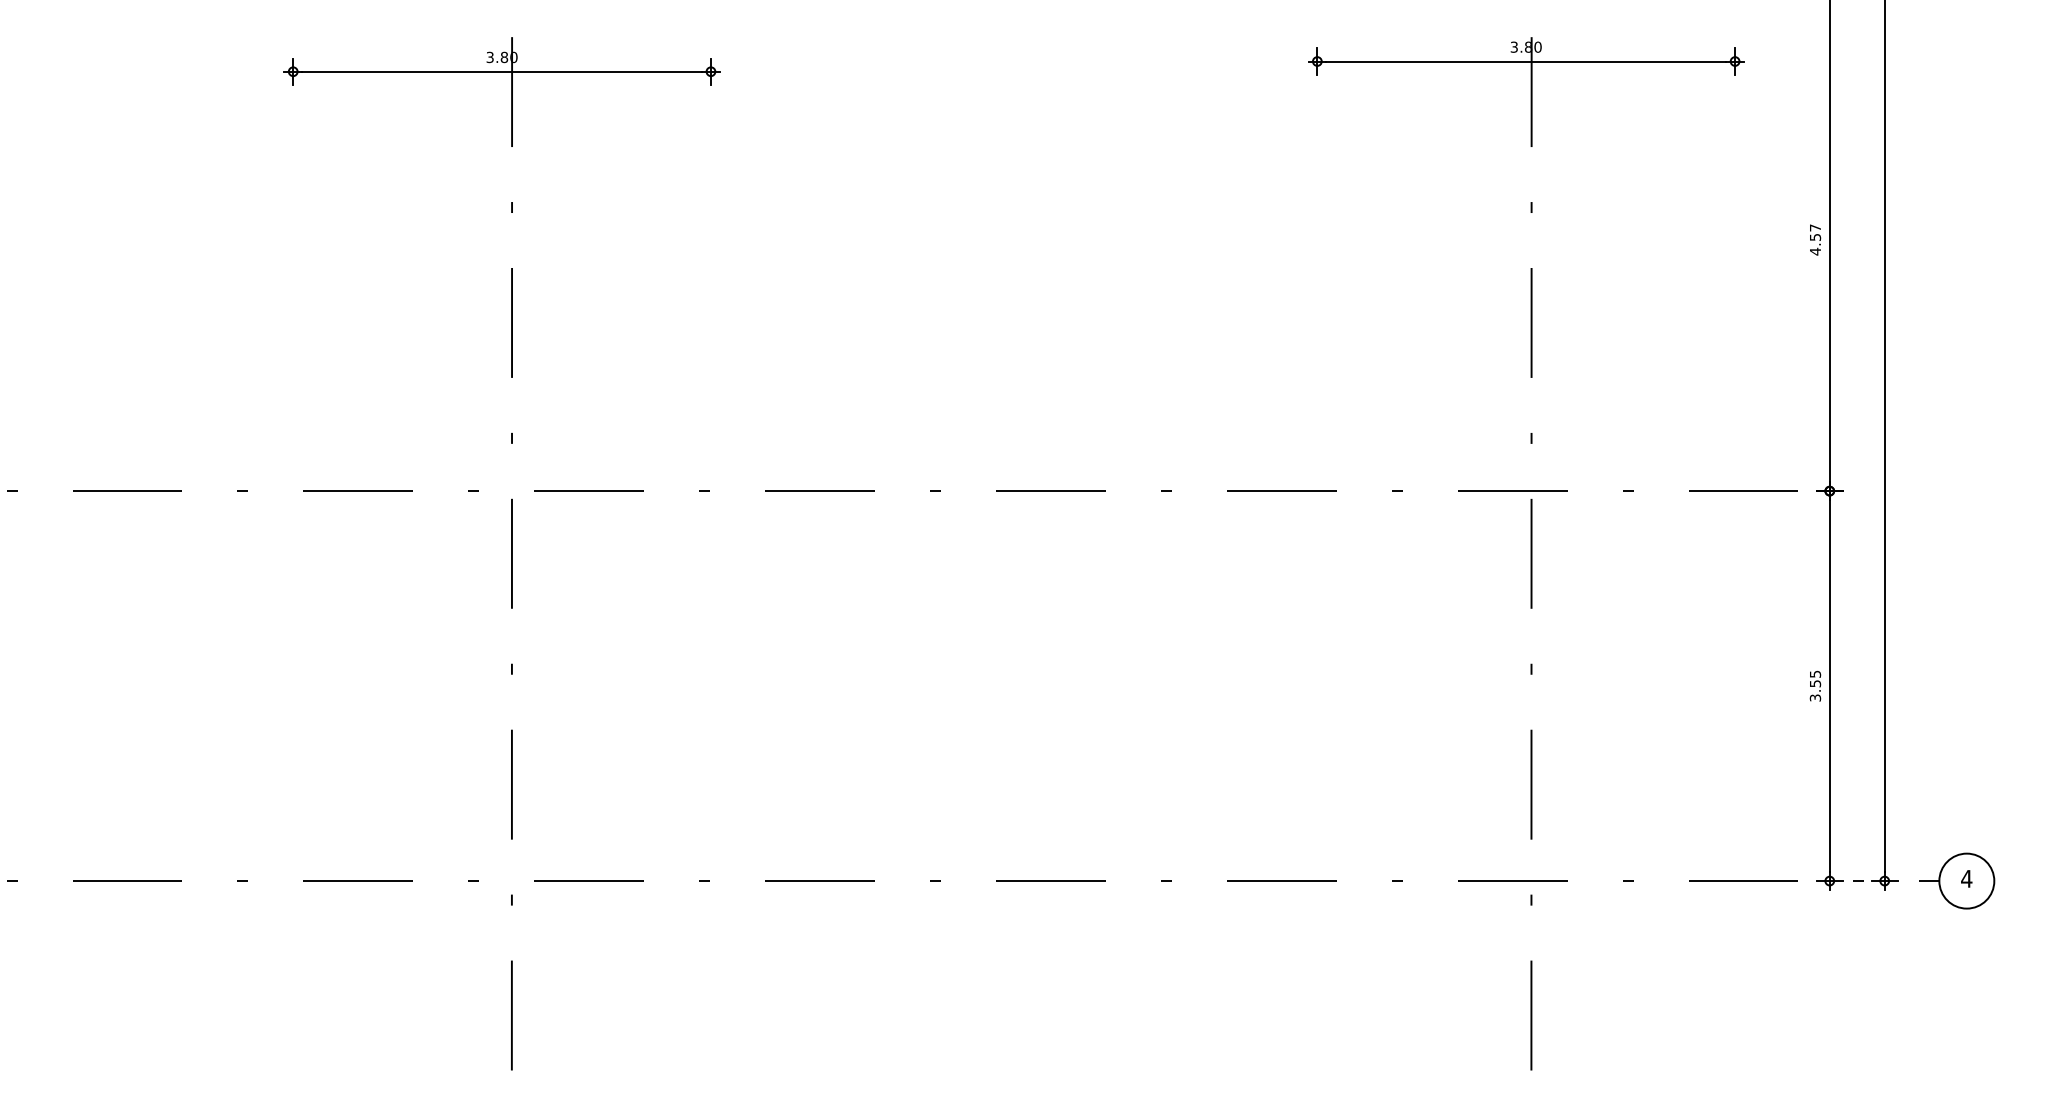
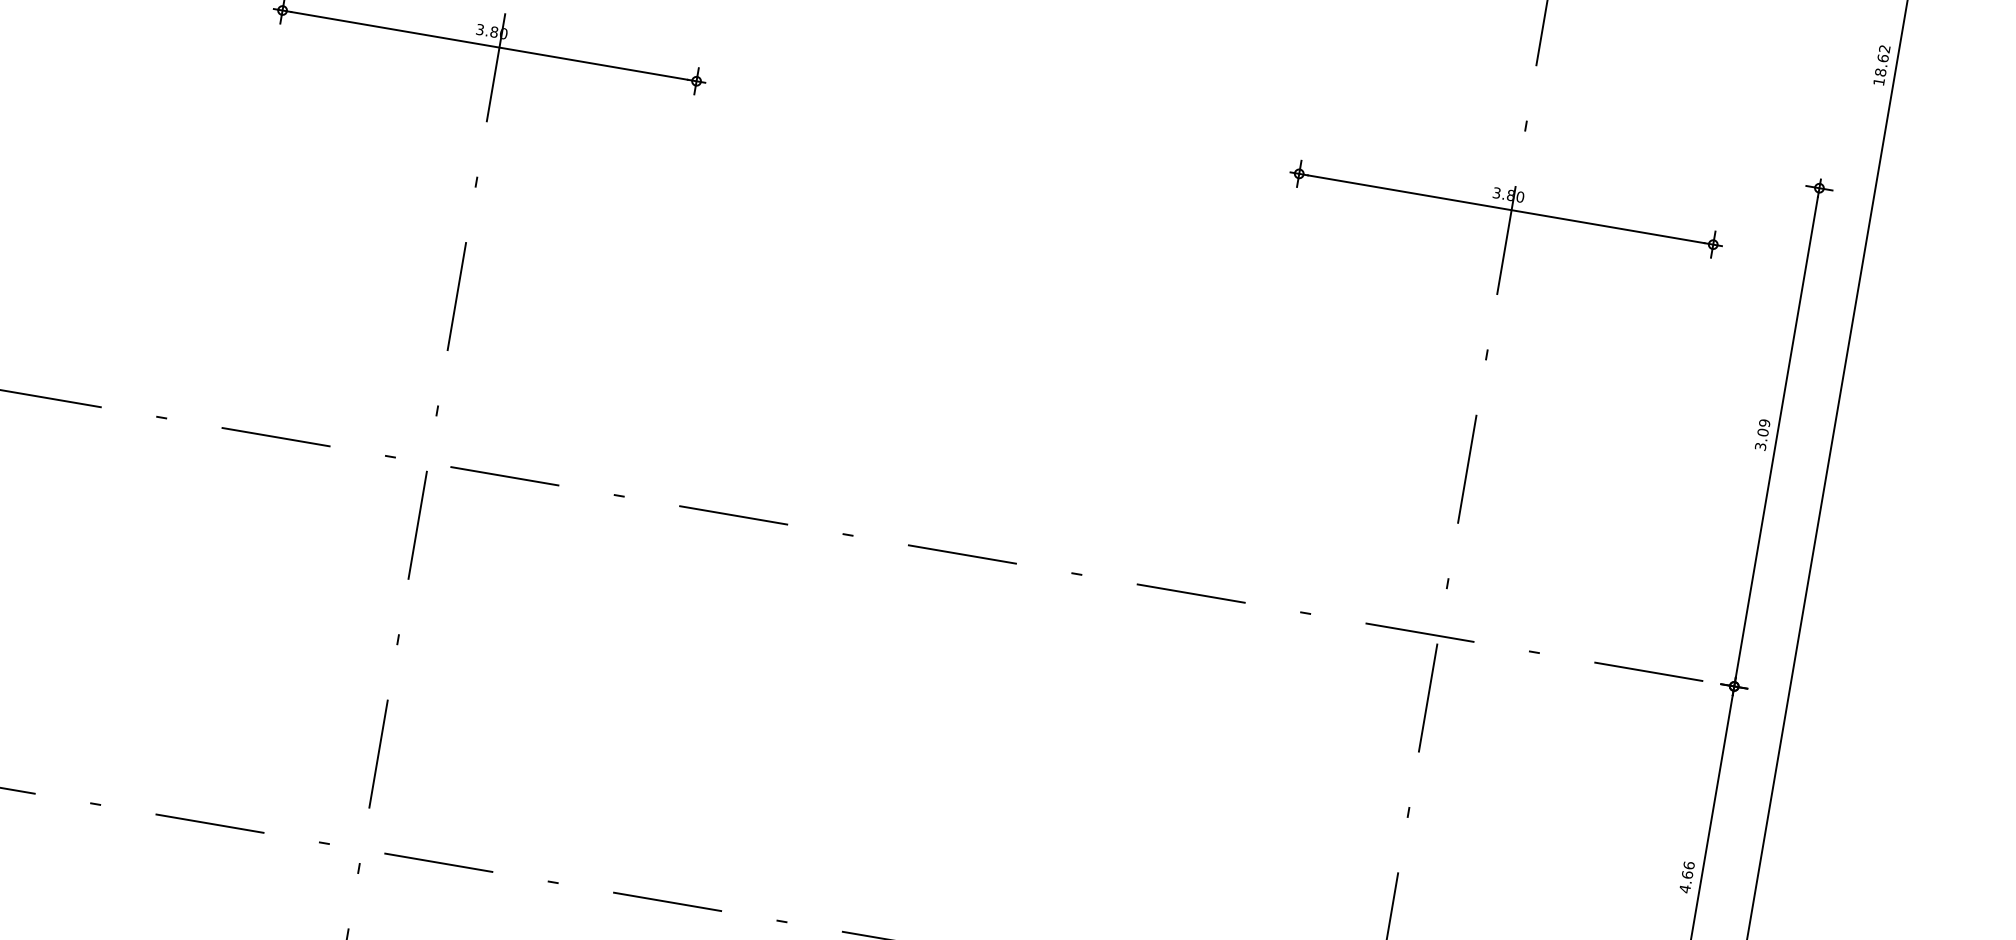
text: (1815, 239) -> (1762, 434), 4.57 -> 3.09
text: (1815, 685) -> (1687, 876), 3.55 -> 4.66

